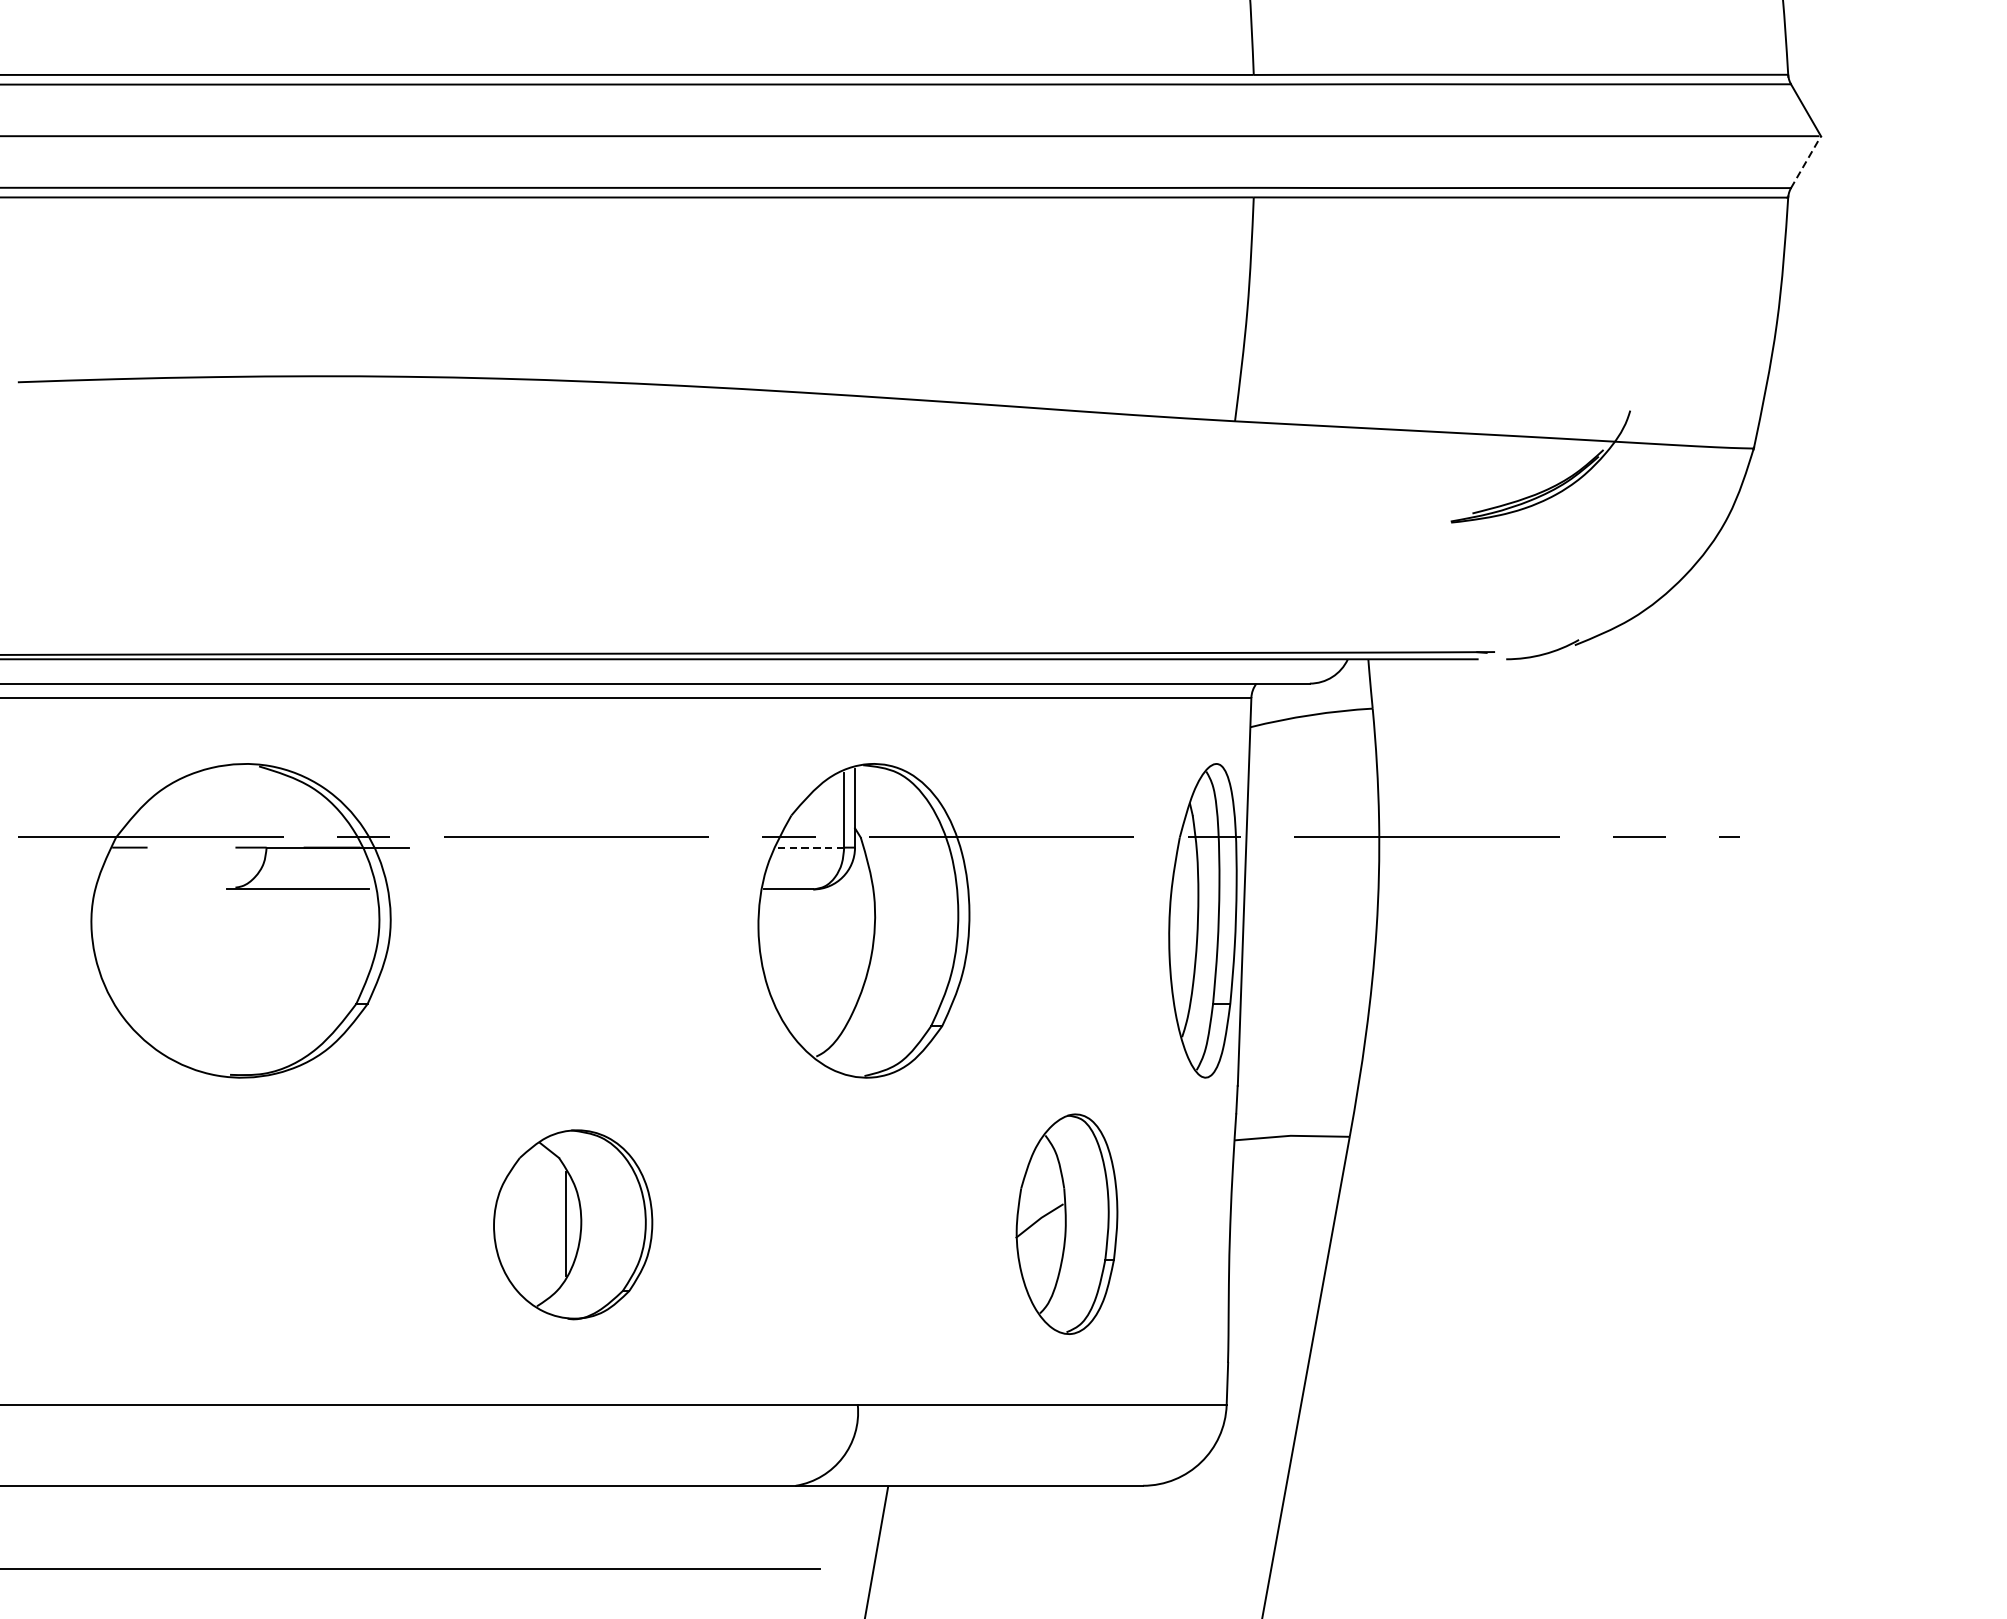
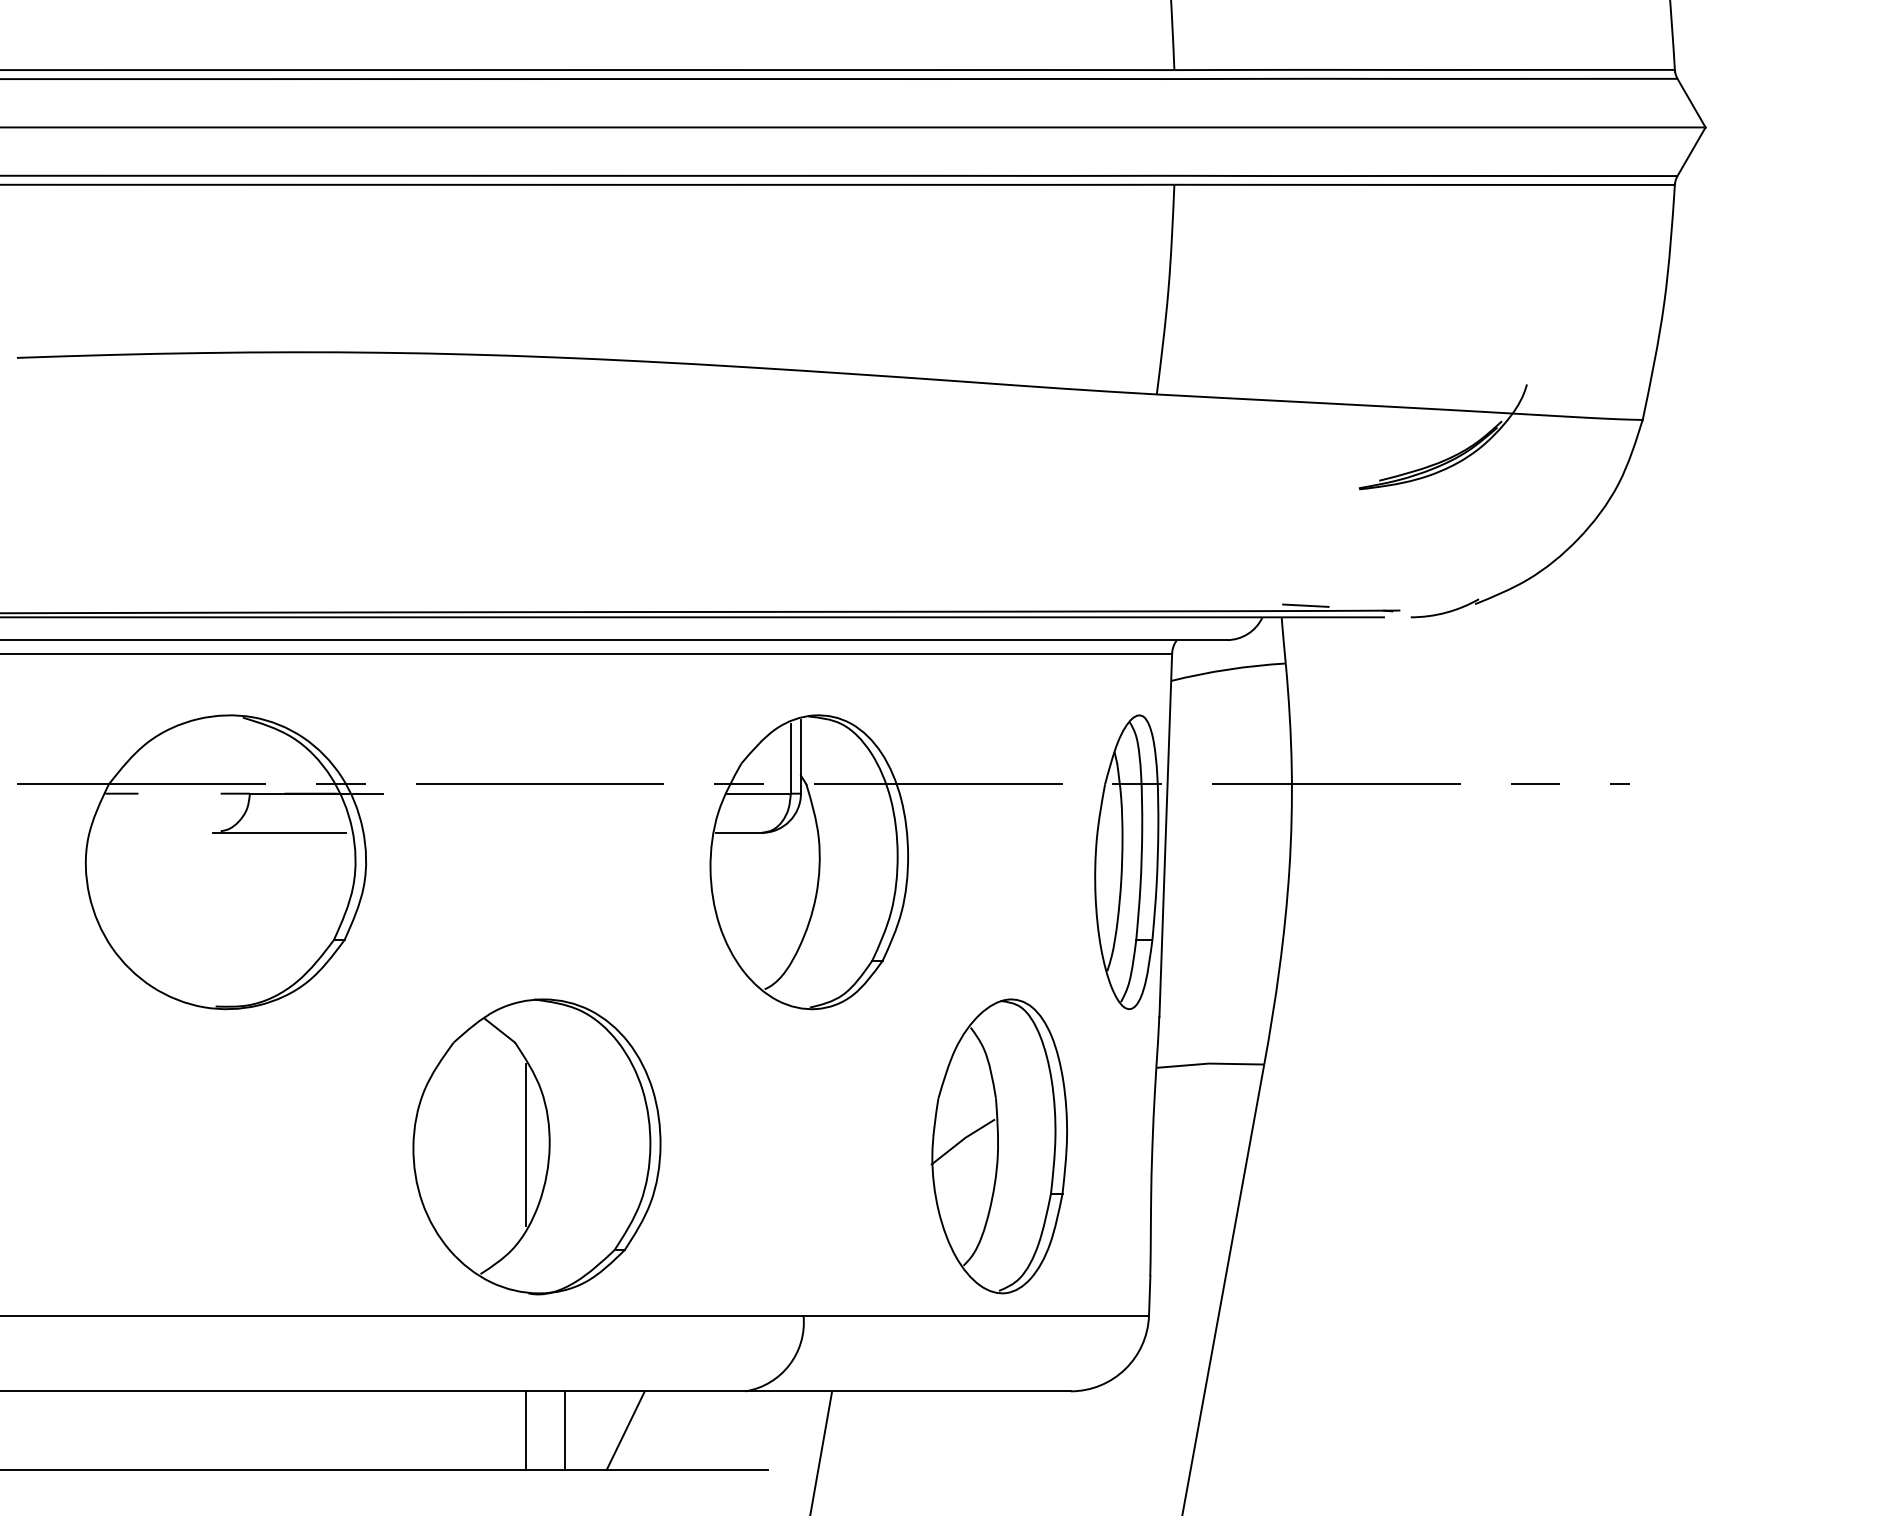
line: (1805, 161) -> (1691, 151), dashed -> solid
line: (1393, 646) -> (1305, 605), added
line: (810, 847) -> (759, 793), dashed -> solid
part: (572, 1224) -> (536, 1146), size x1.67
part: (1065, 1224) -> (998, 1146), size x1.43
line: (561, 1527) -> (526, 1430), added
line: (602, 1527) -> (564, 1430), added
line: (667, 1527) -> (625, 1430), added

